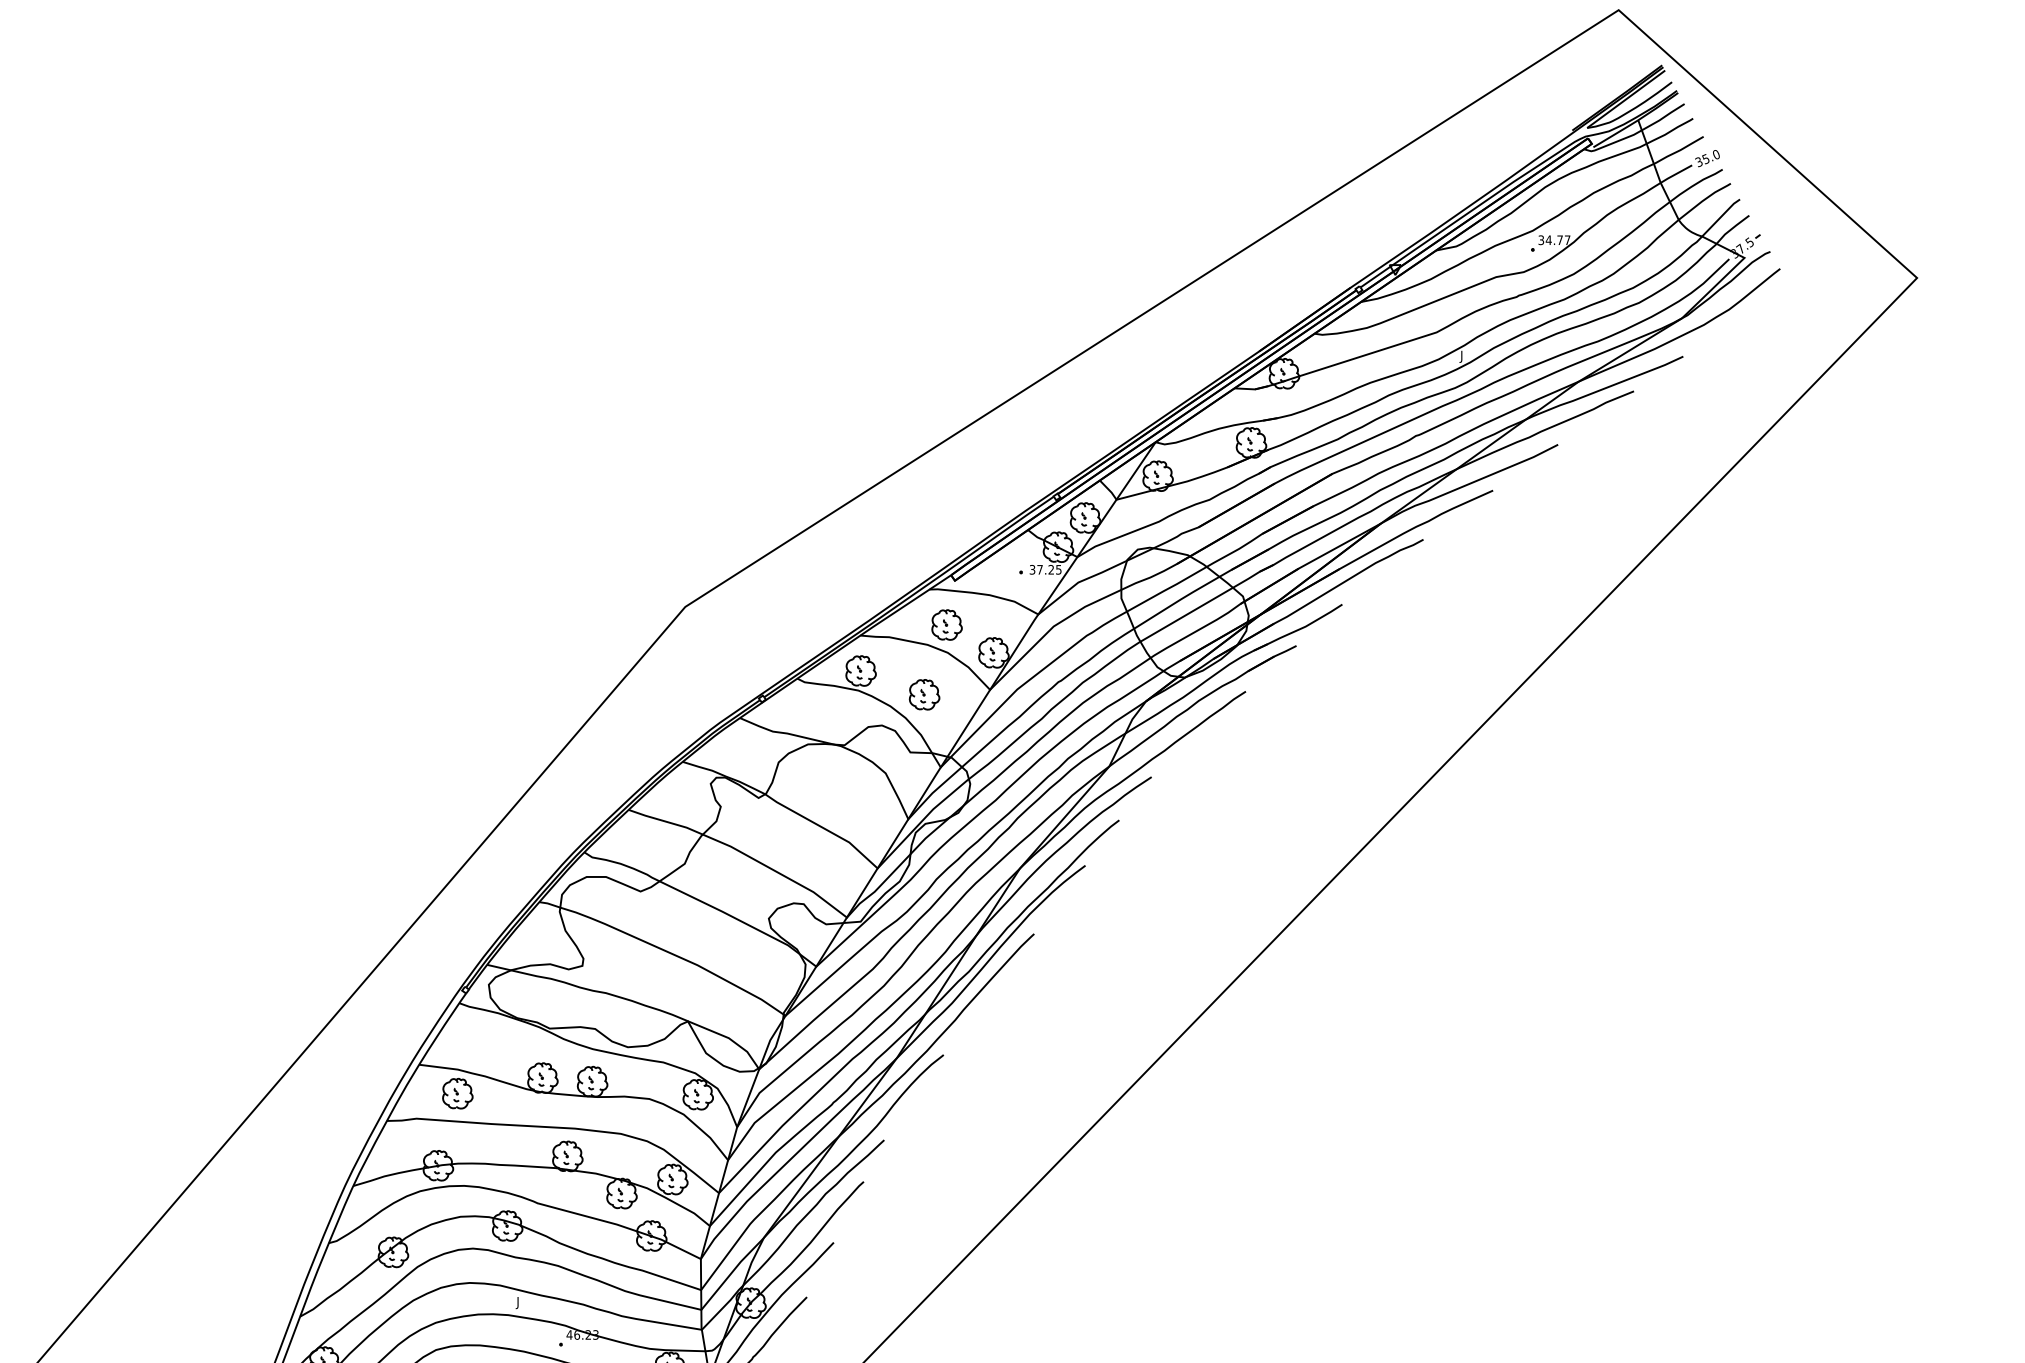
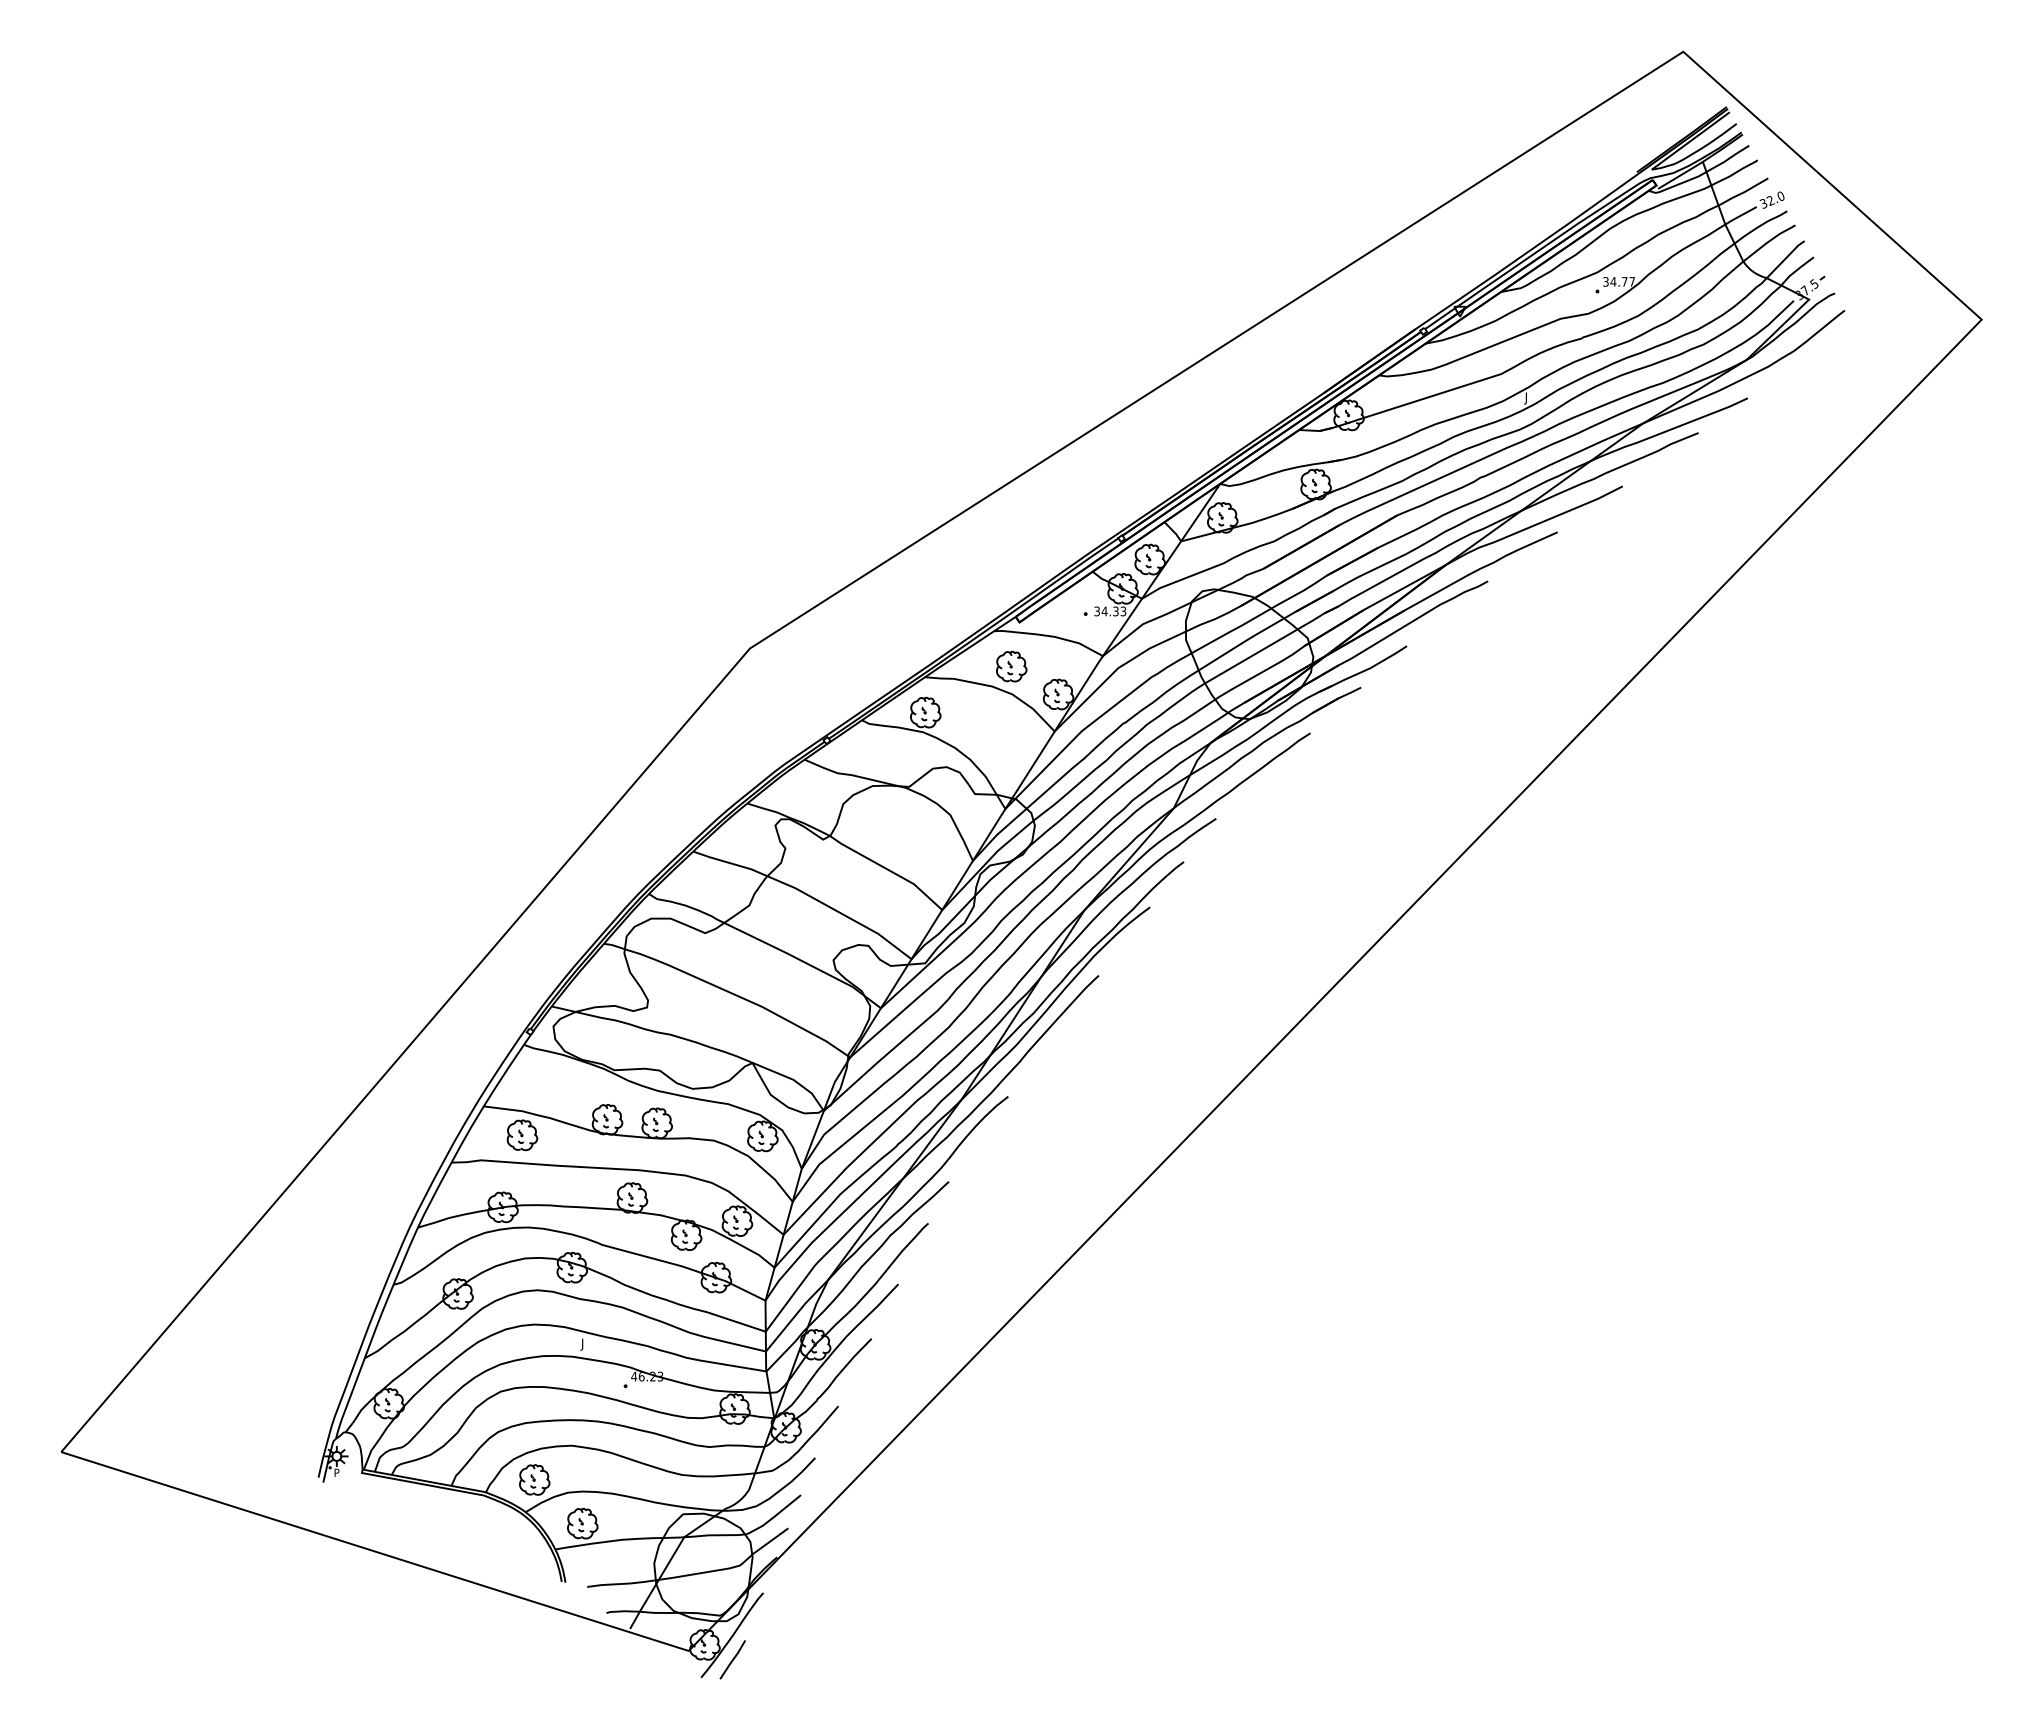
text: (1705, 158) -> (1770, 200), 35.0 -> 32.0
text: (1048, 569) -> (1113, 611), 37.25 -> 34.33
part: (923, 694) -> (988, 736), removed

